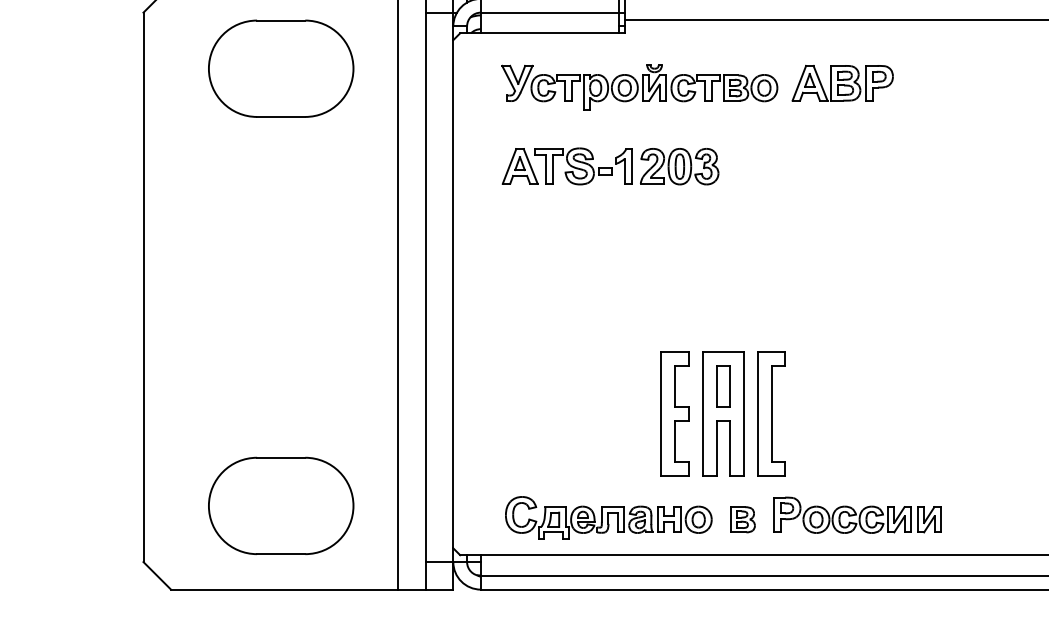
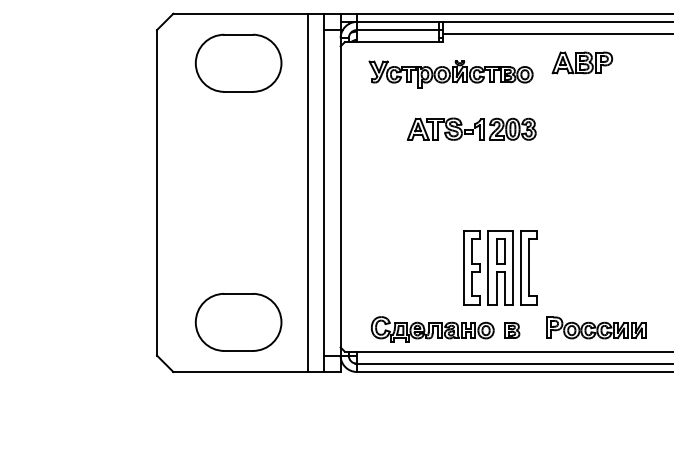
part: (841, 82) -> (581, 62), moved
part: (610, 165) -> (471, 128), moved
part: (858, 514) -> (596, 327), moved

